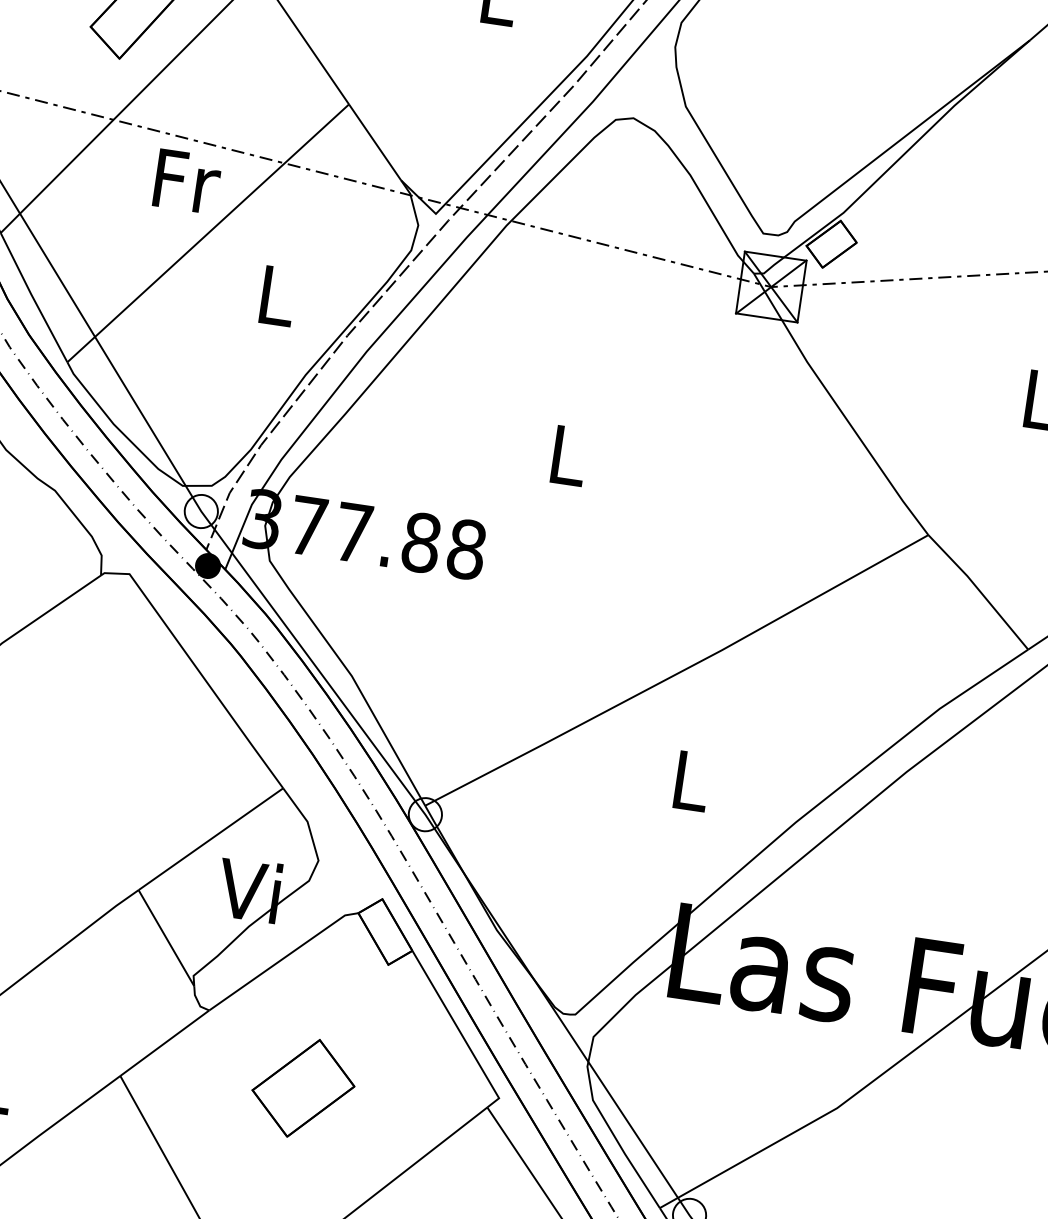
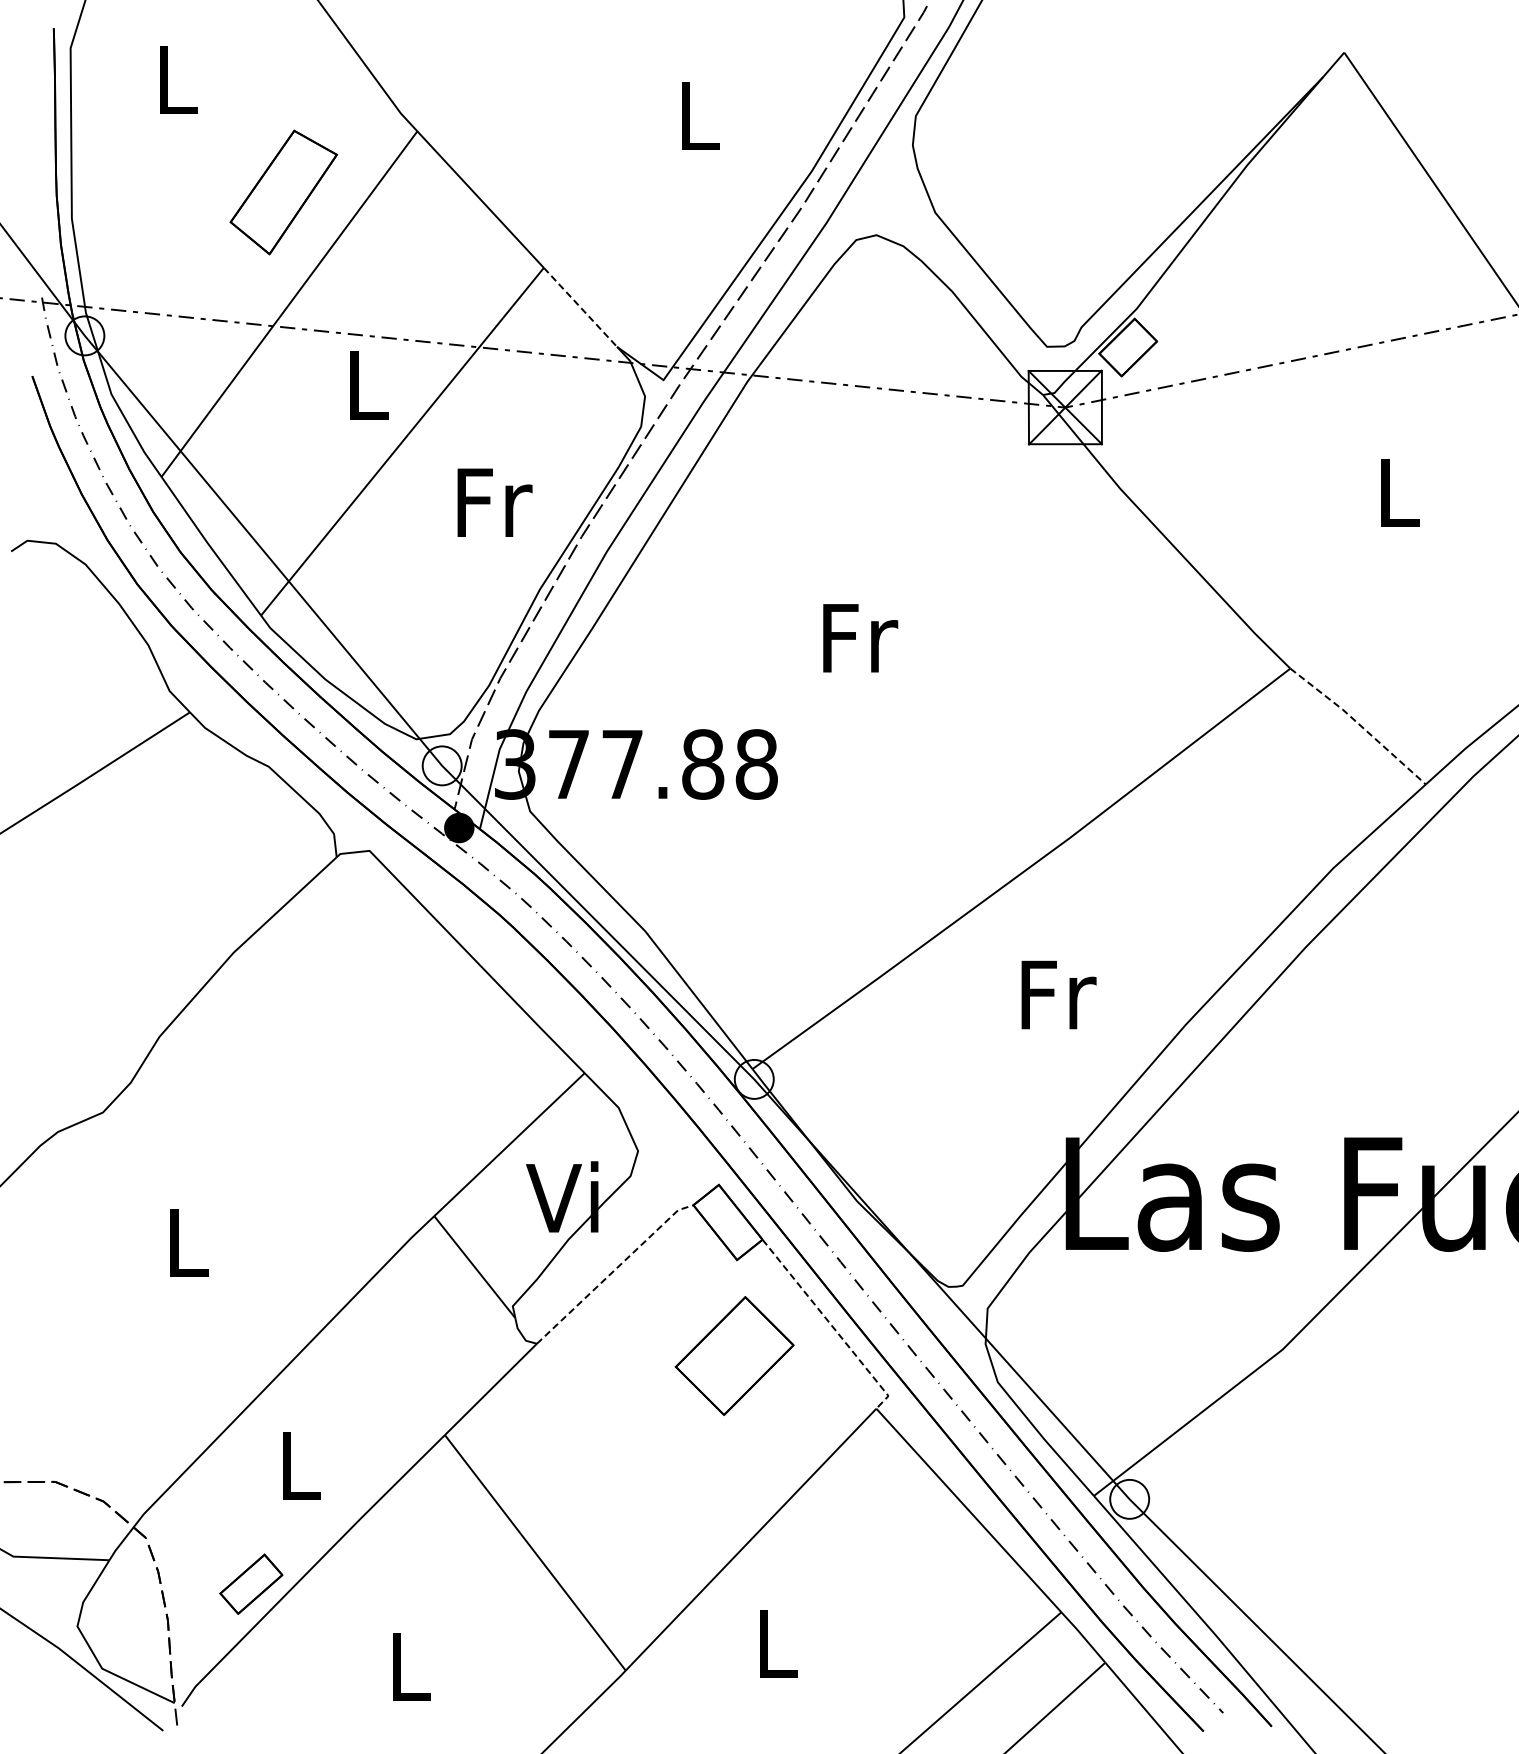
line: (374, 142) -> (580, 307), solid -> dashed
text: (187, 181) -> (369, 385), Fr -> L
text: (278, 296) -> (494, 502), L -> Fr
text: (569, 456) -> (860, 638), L -> Fr
line: (978, 590) -> (1358, 724), solid -> dashed
text: (692, 780) -> (1058, 994), L -> Fr
line: (282, 959) -> (613, 1271), solid -> dashed
line: (459, 1031) -> (831, 1325), solid -> dashed
part: (303, 1087) -> (734, 1355), moved

